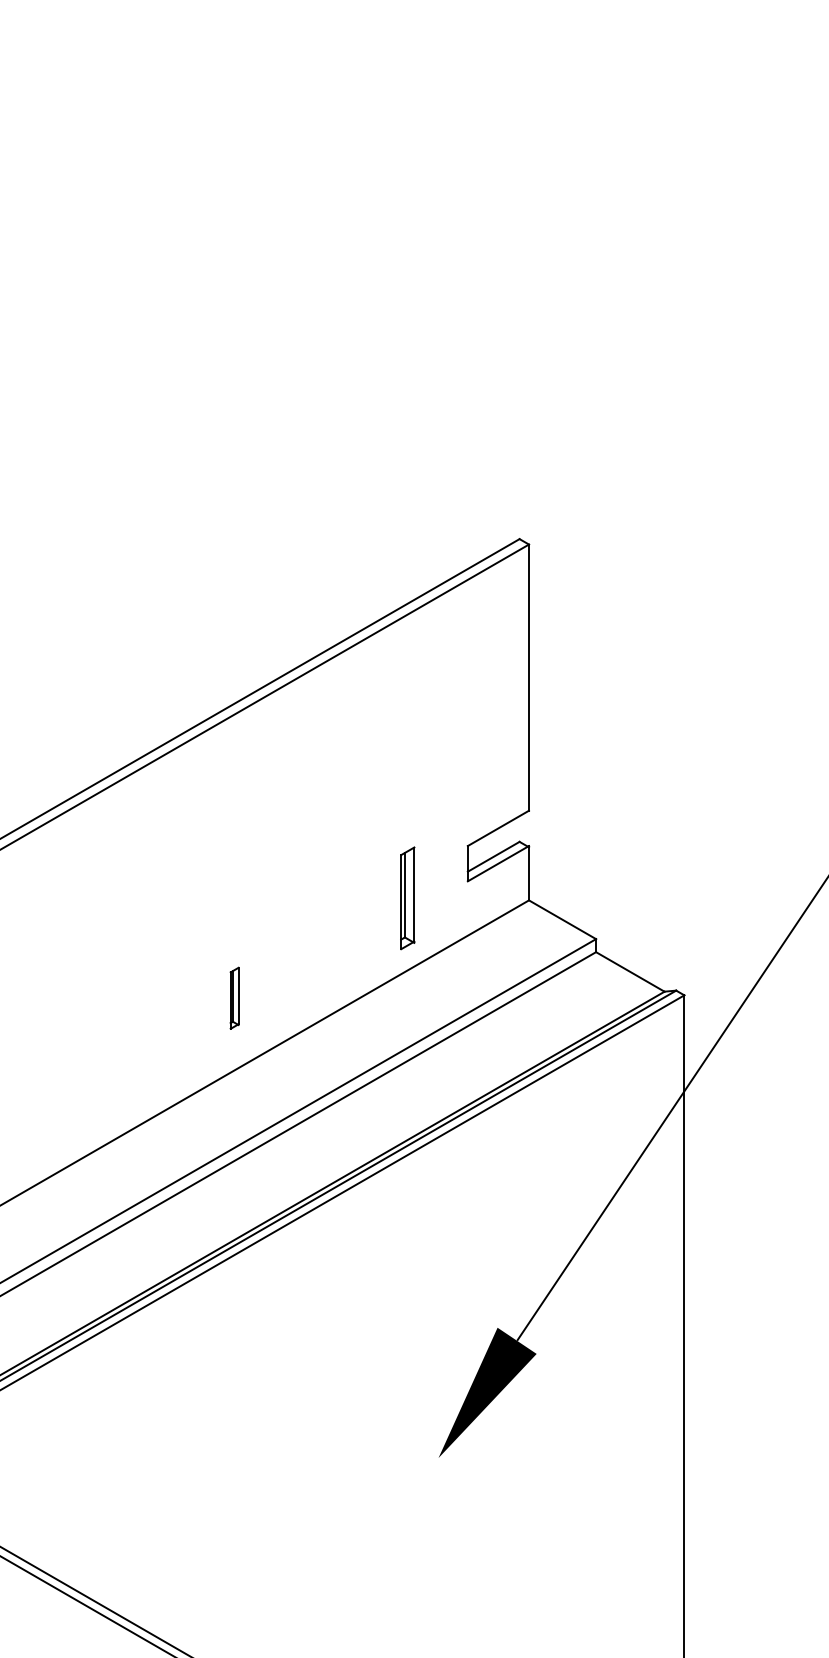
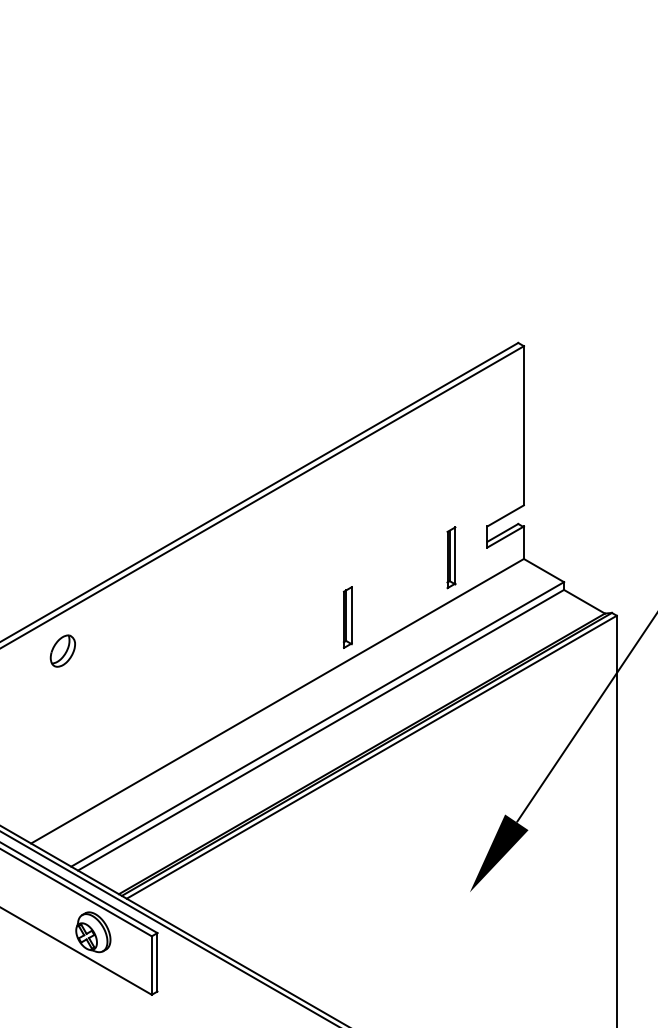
part: (233, 998) -> (347, 617), size x1.67

